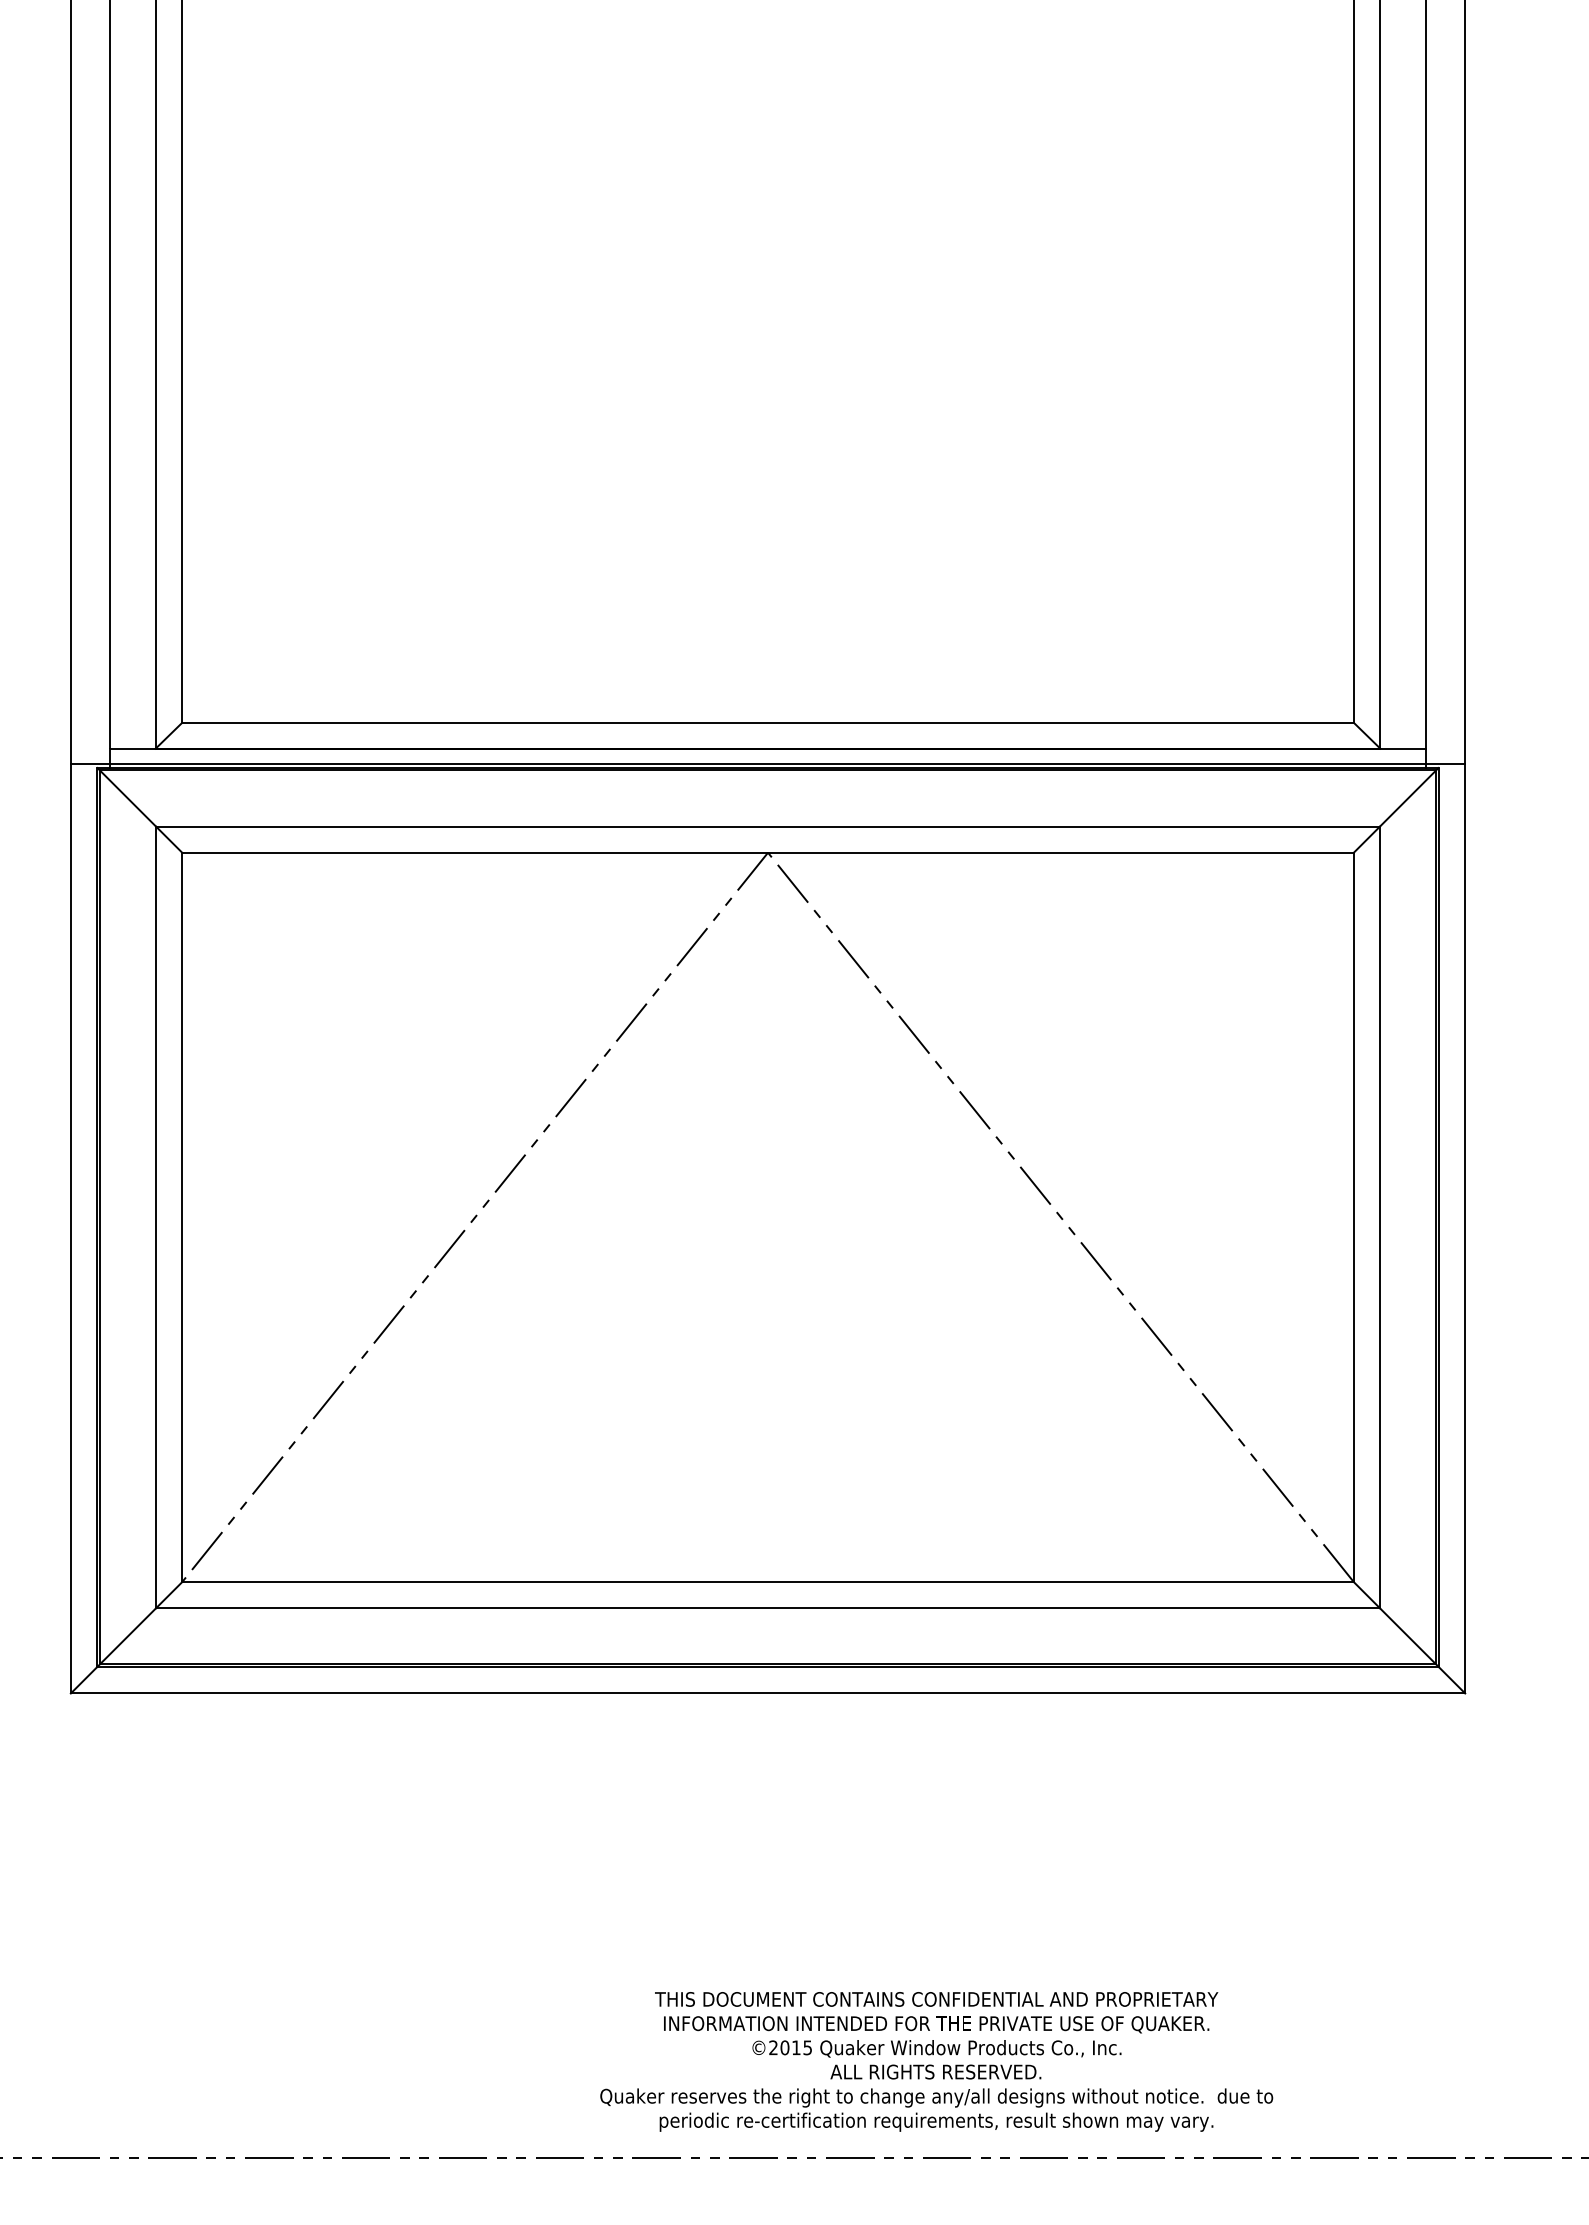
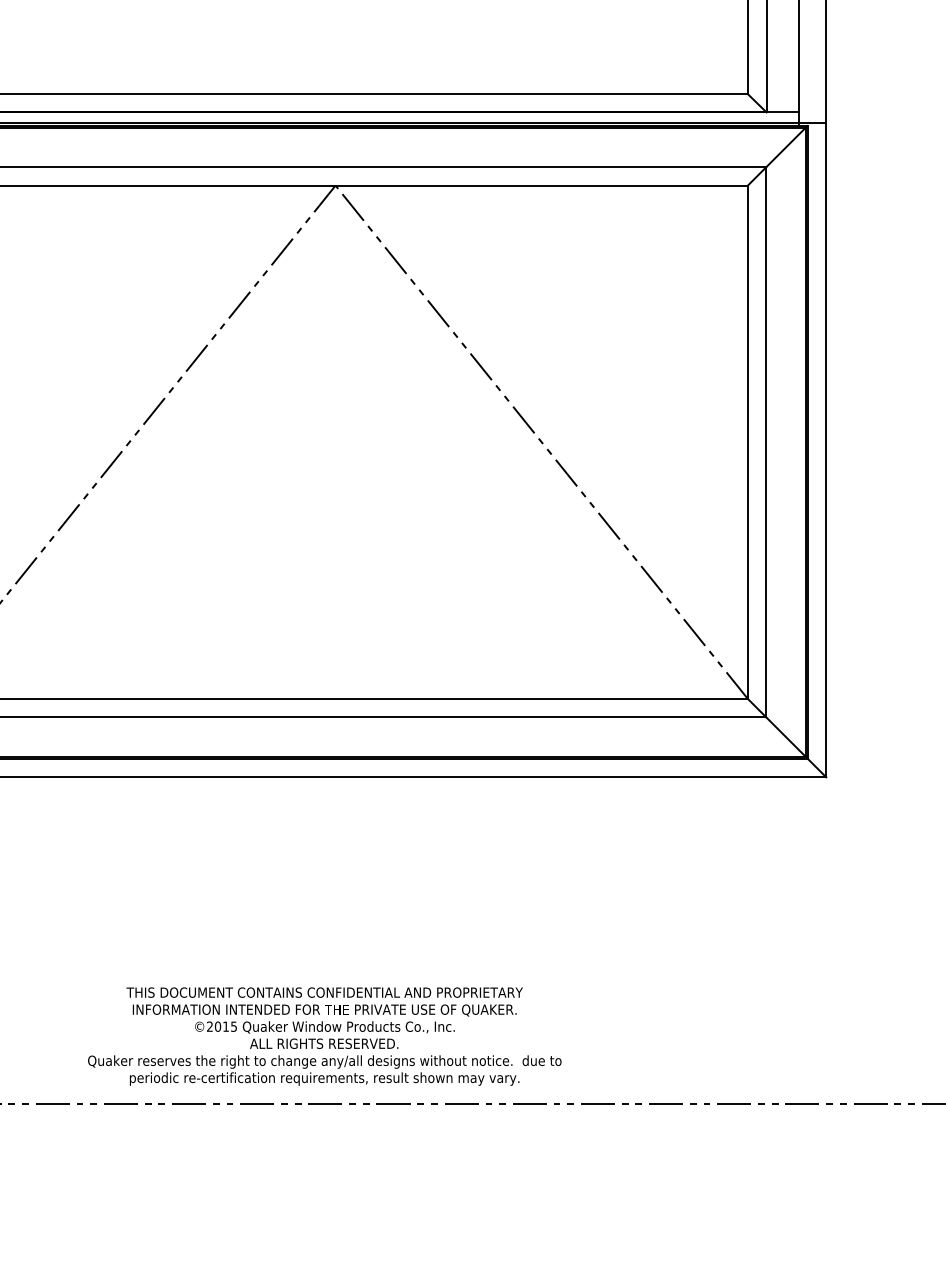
text: (936, 2061) -> (324, 1036), moved

